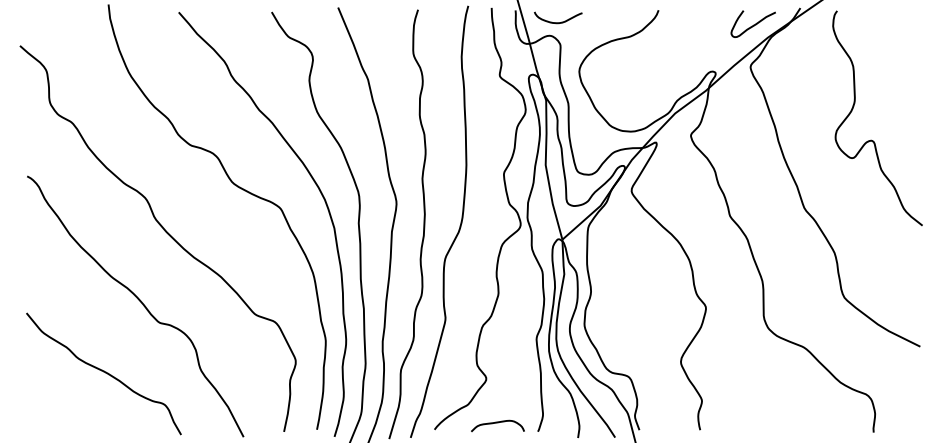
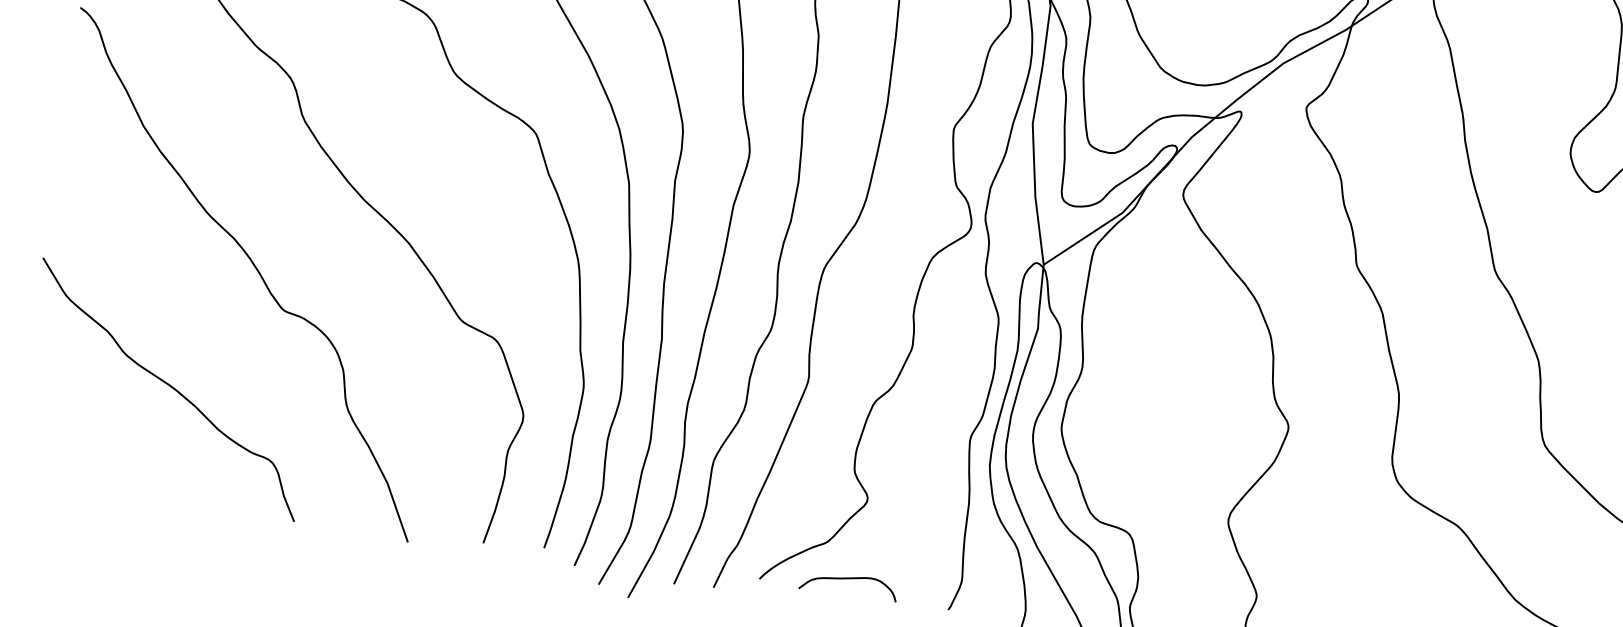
curve: (497, 423) -> (848, 580), moved

